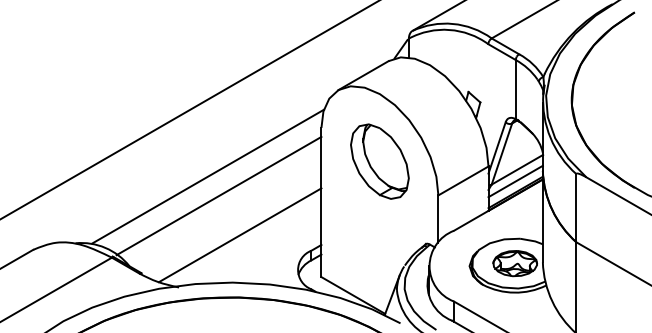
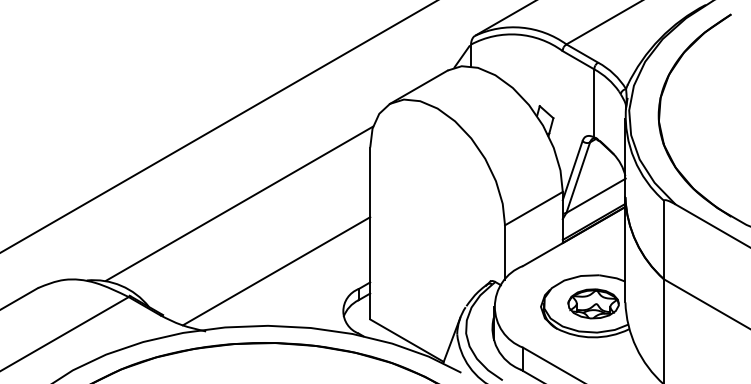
part: (379, 161) -> (437, 186), removed
line: (515, 181) -> (593, 209), removed
line: (218, 195) -> (251, 225), removed

